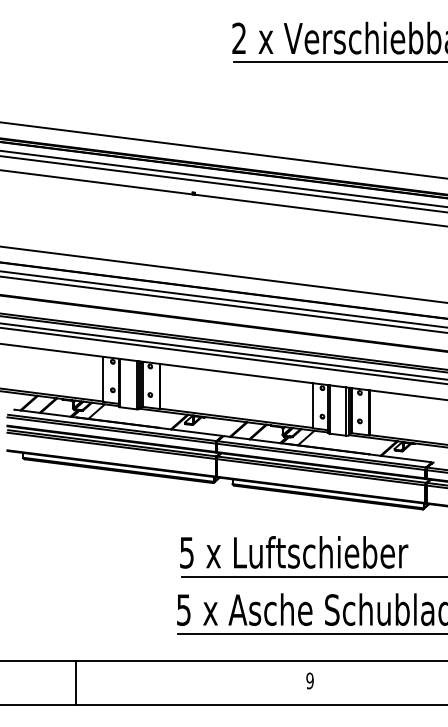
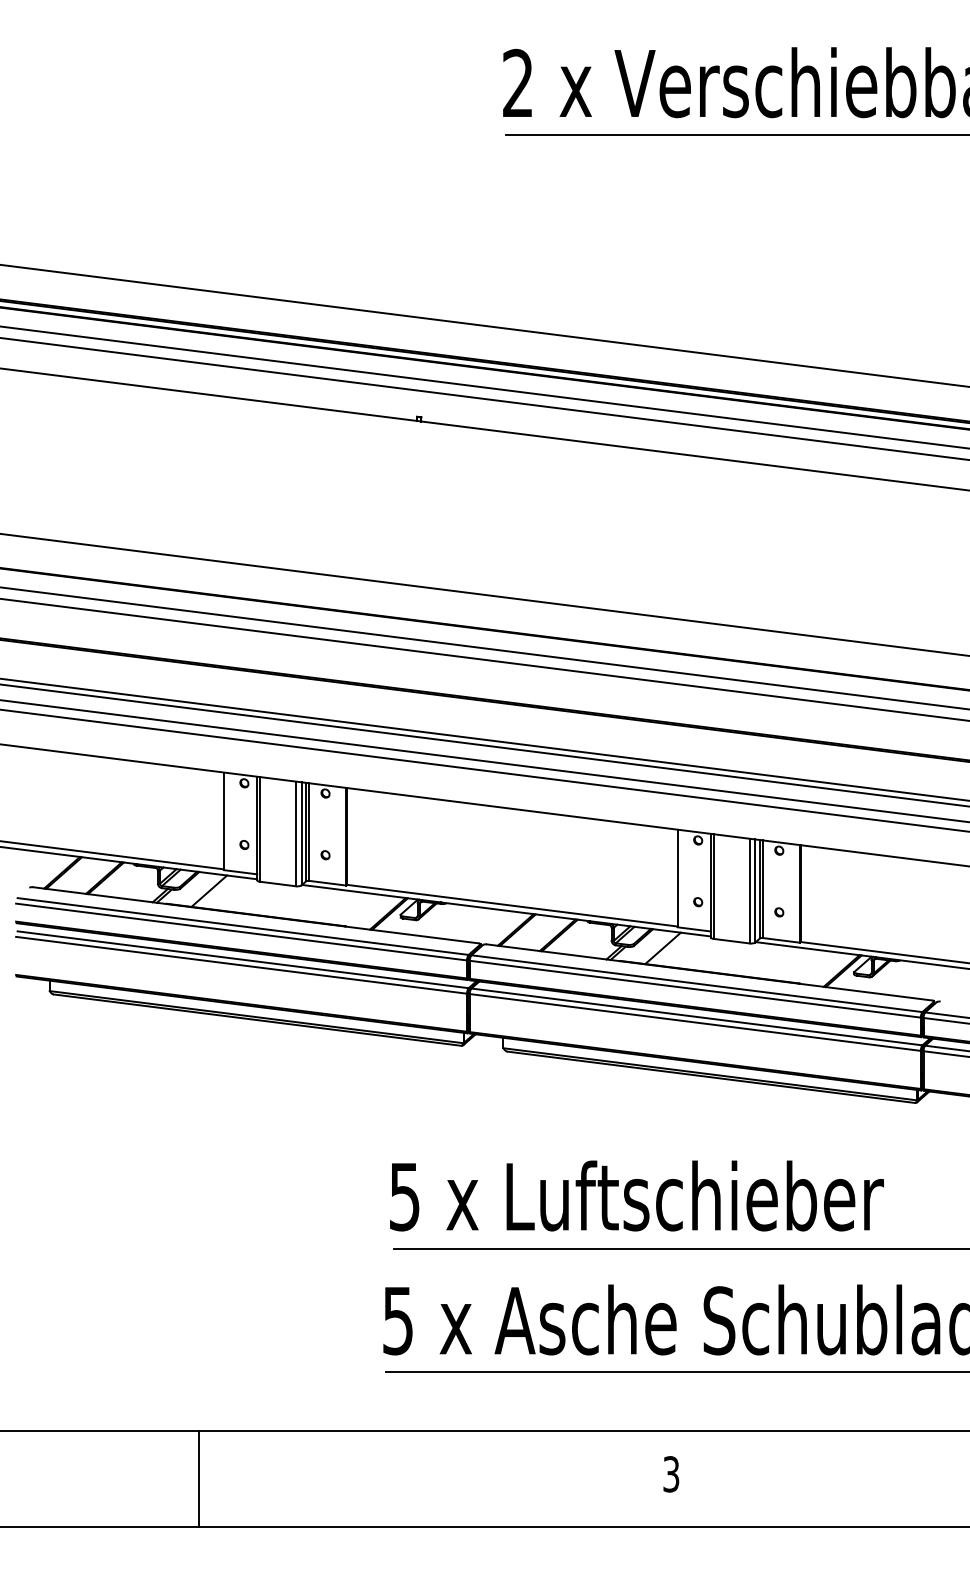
text: (309, 680) -> (670, 1473), 9 -> 3
line: (75, 683) -> (198, 1479), moved

